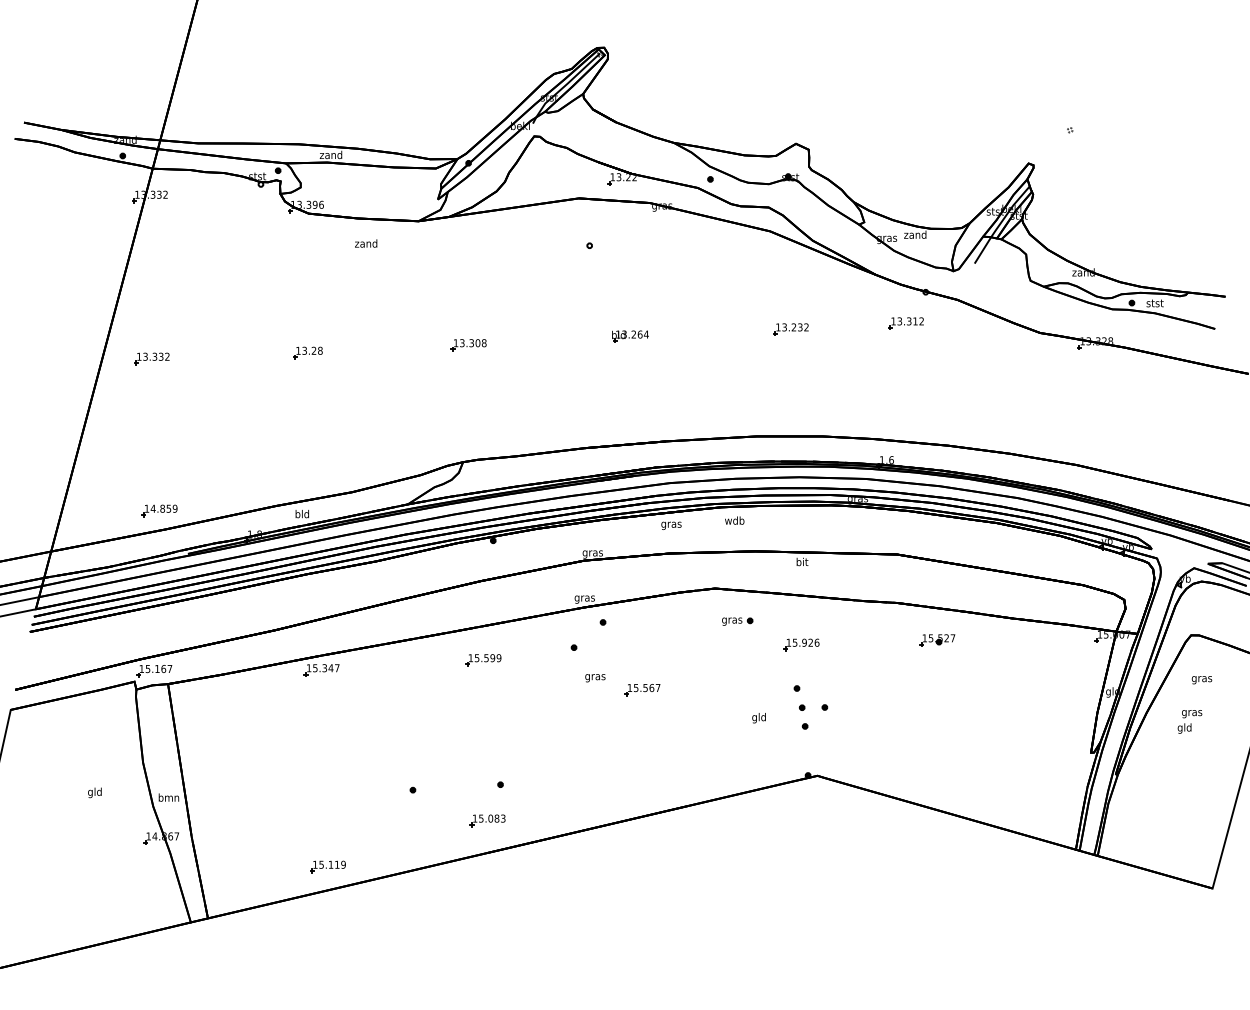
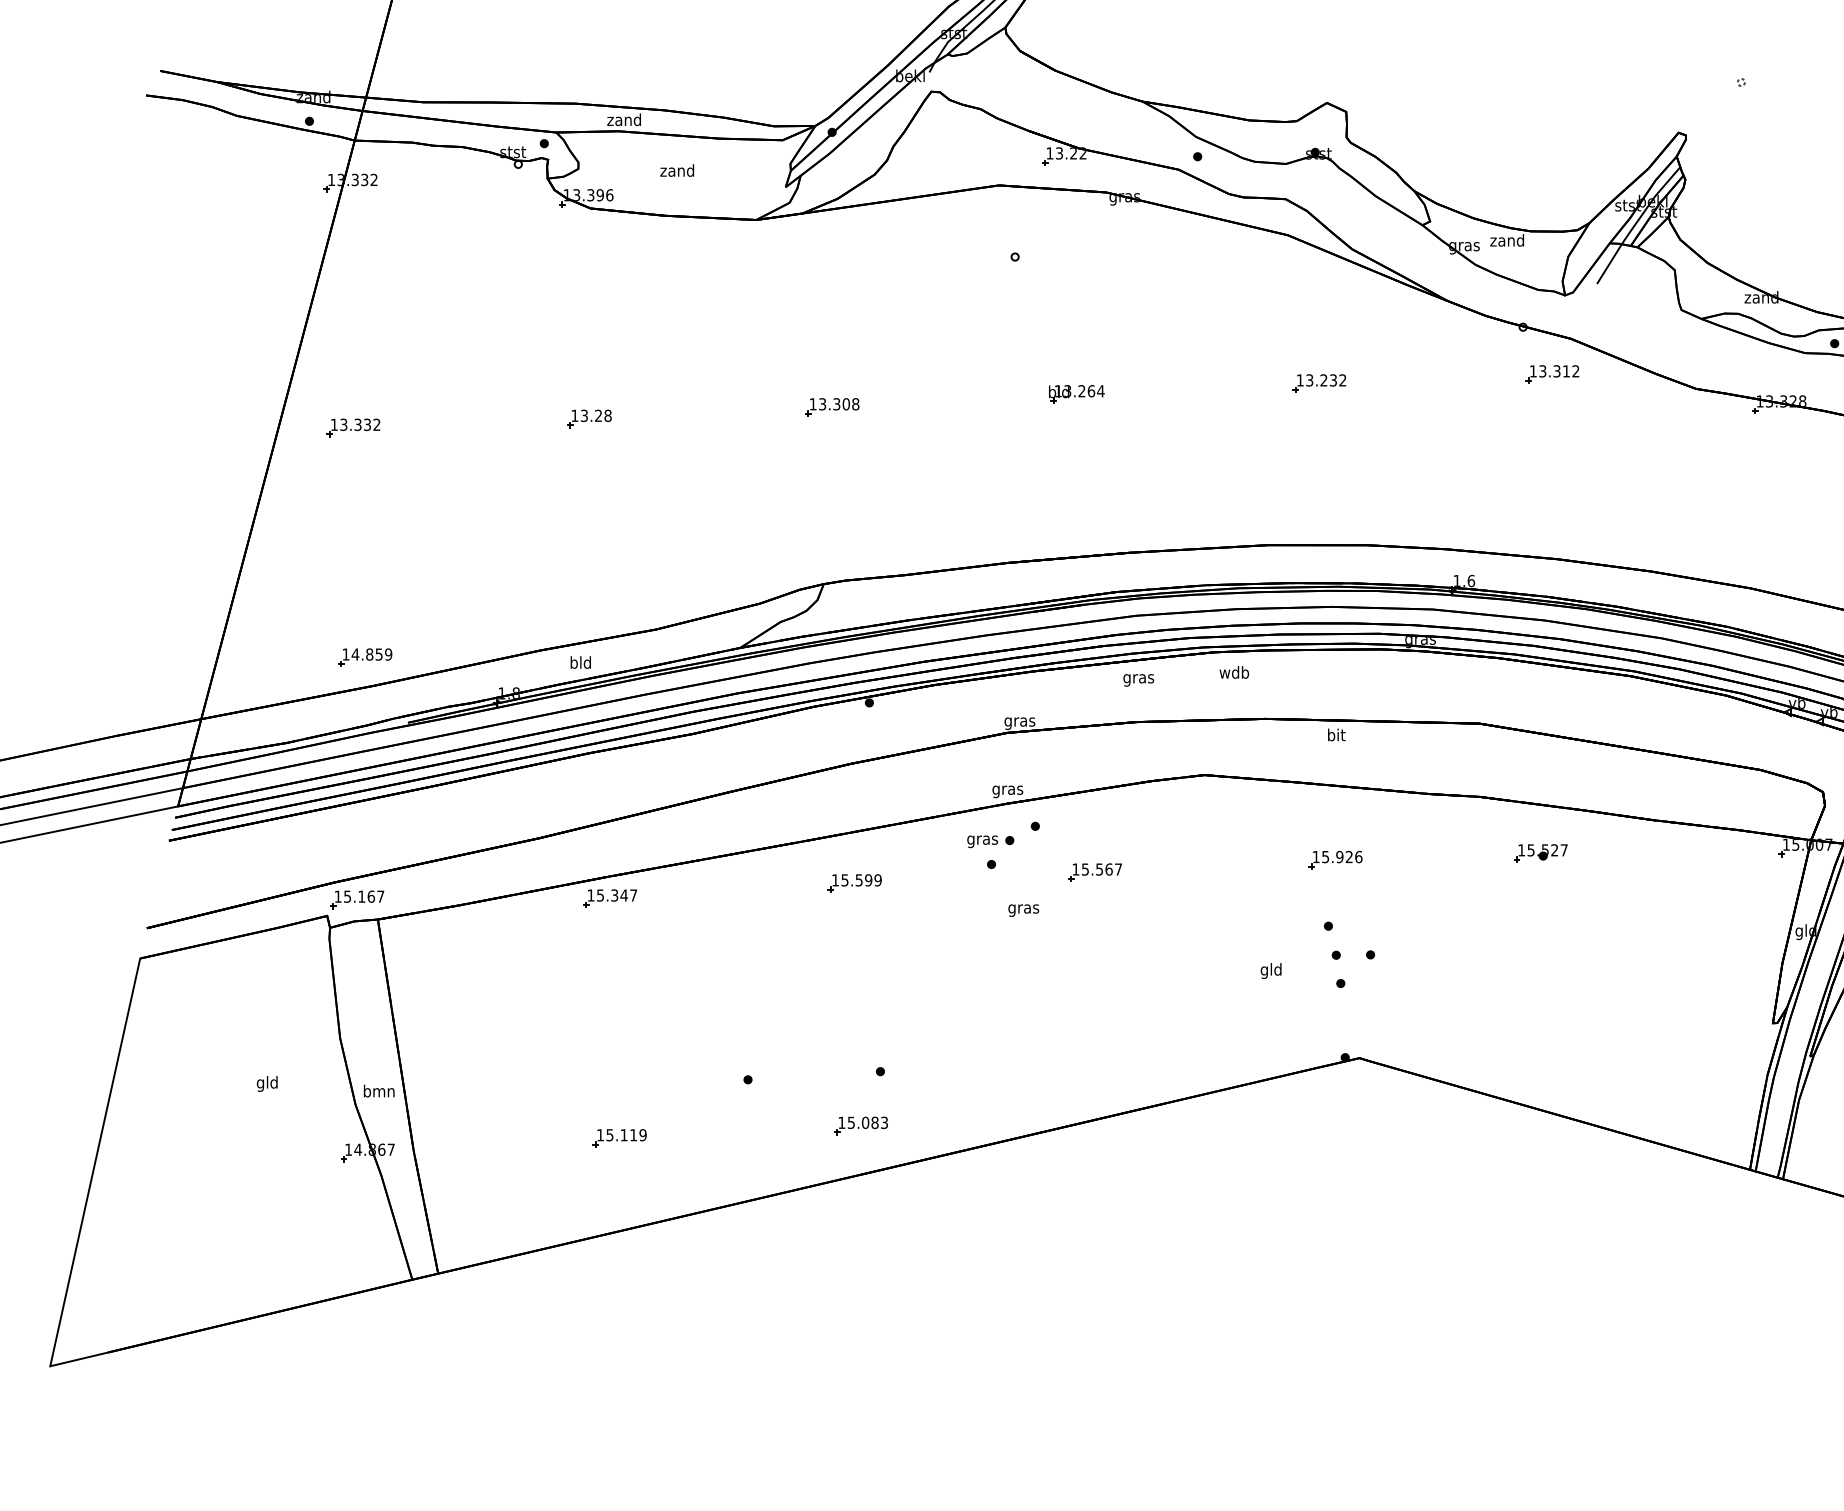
text: (366, 243) -> (677, 170), moved
part: (905, 323) -> (1551, 374), moved
part: (737, 621) -> (990, 841), moved
part: (642, 690) -> (1094, 873), moved
part: (327, 866) -> (618, 1137), moved

